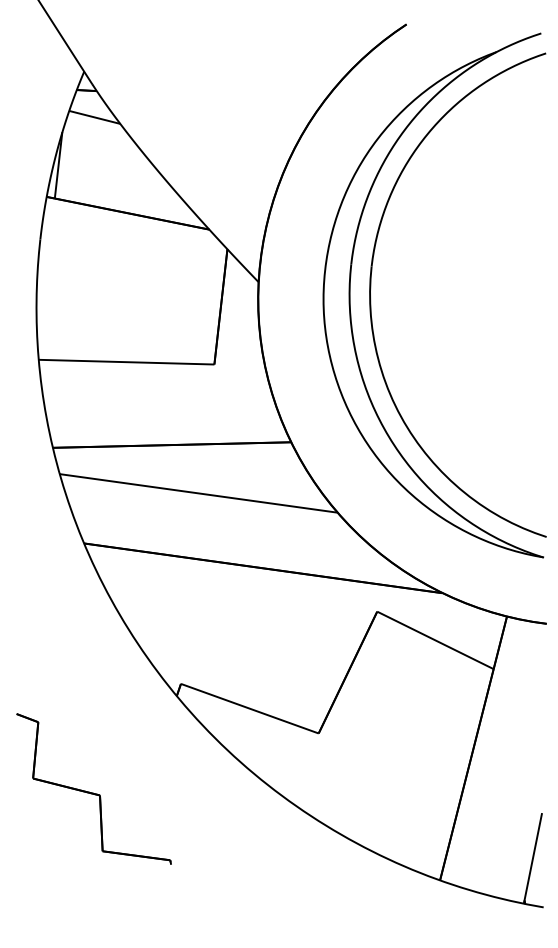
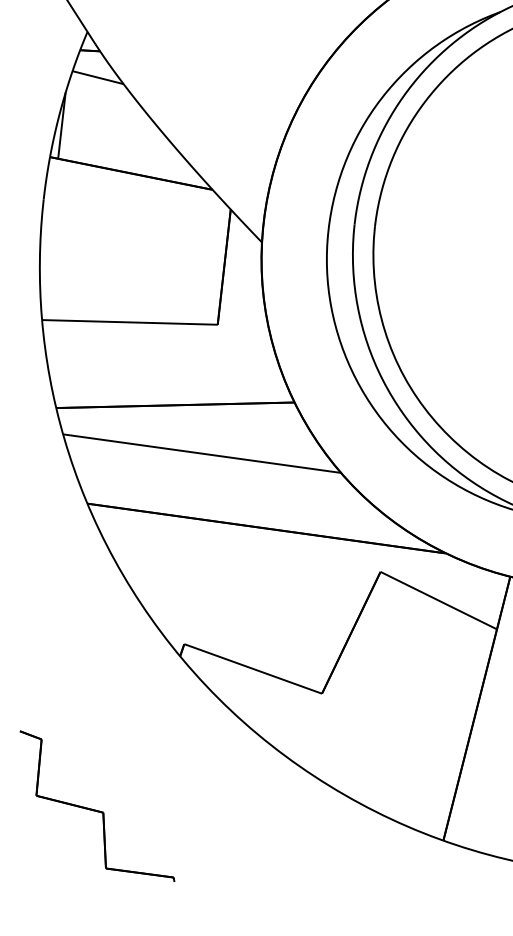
part: (93, 788) -> (96, 805), moved

